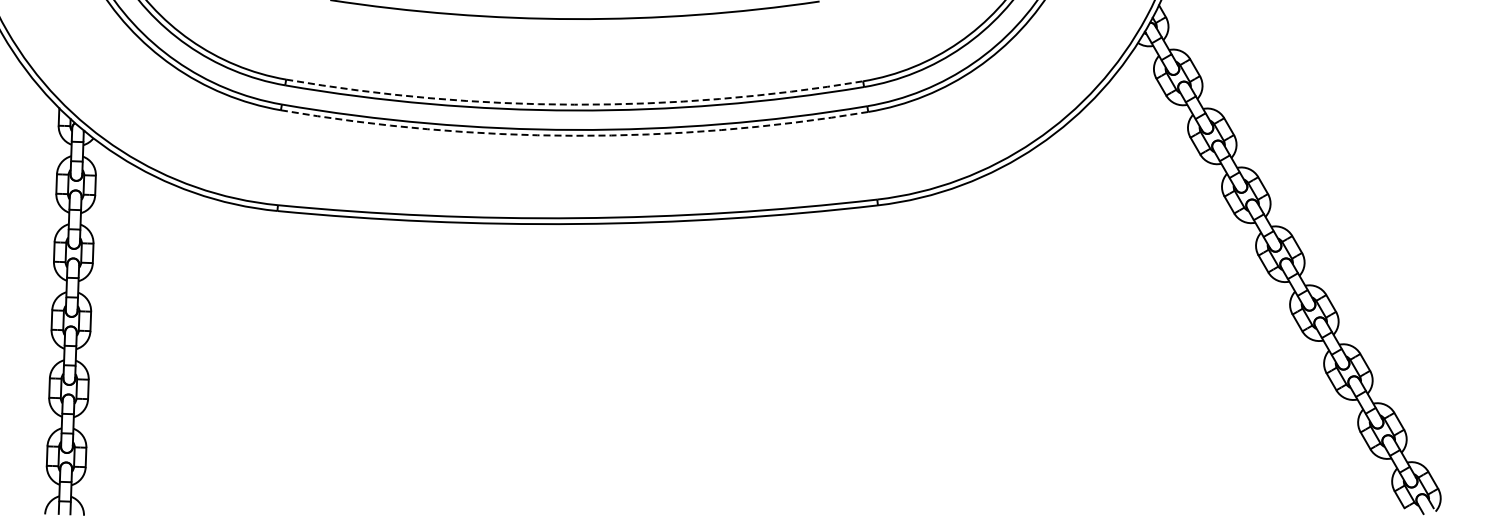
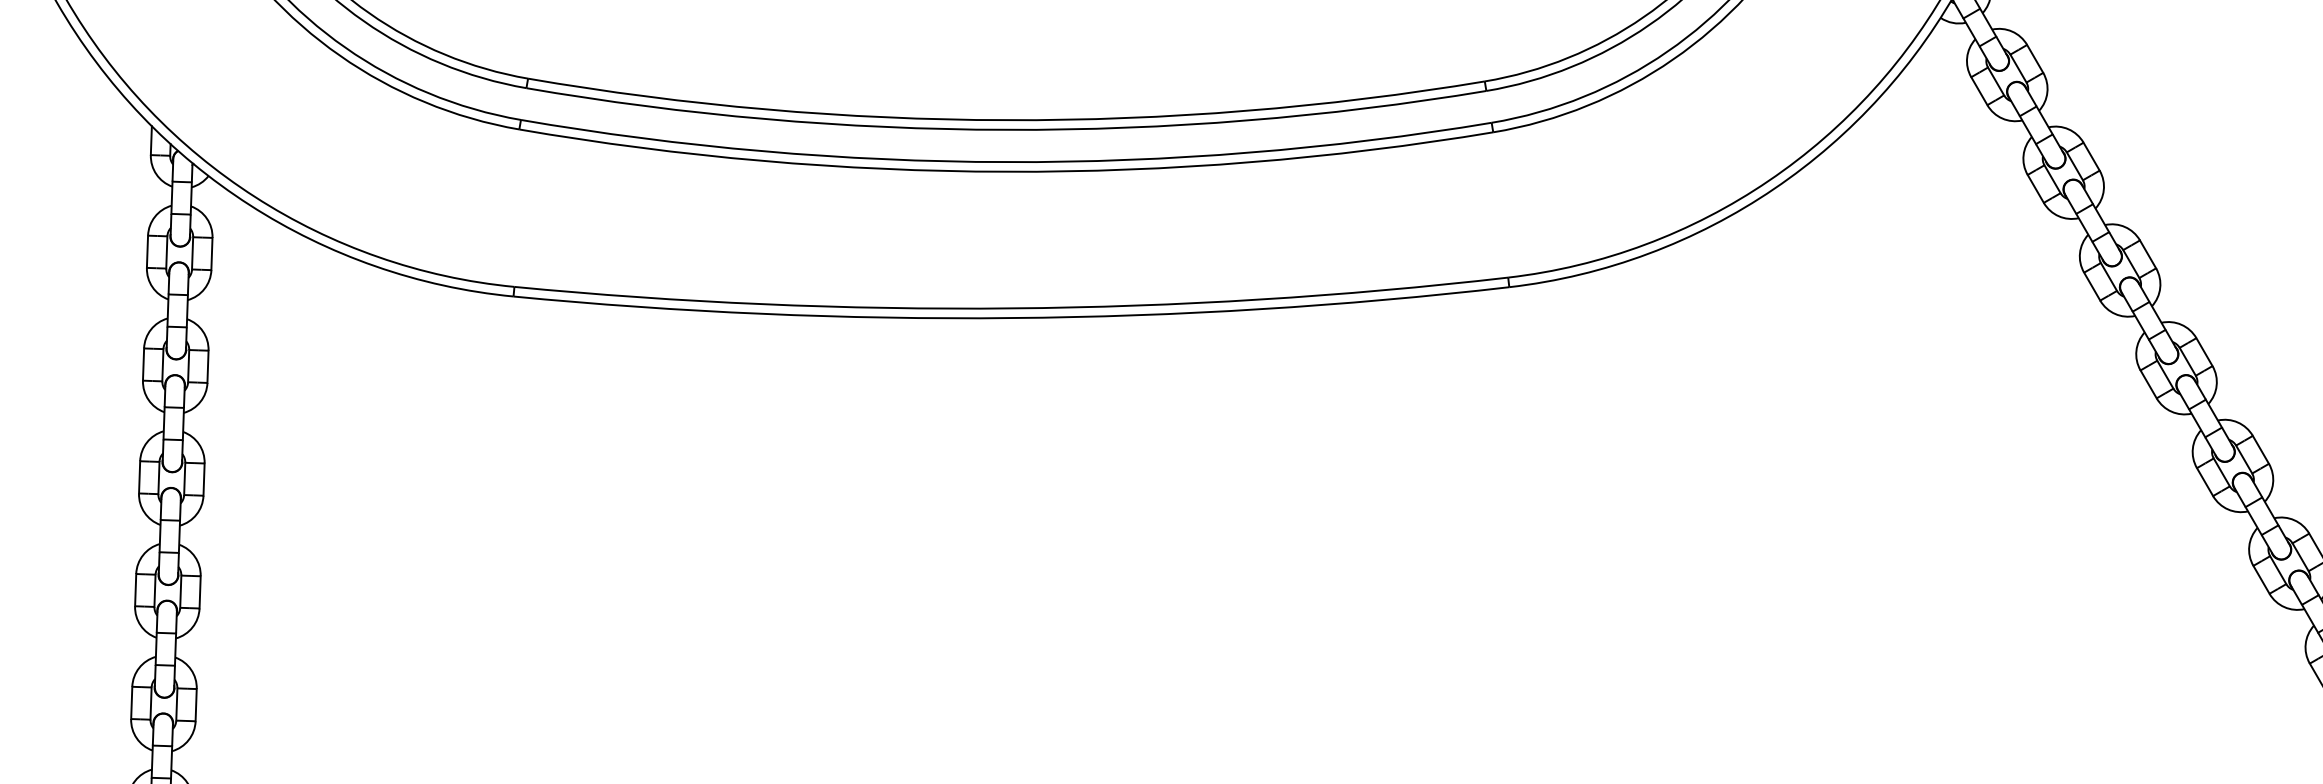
arc: (574, 104) -> (1006, 119), dashed -> solid
arc: (574, 135) -> (1006, 171), dashed -> solid

